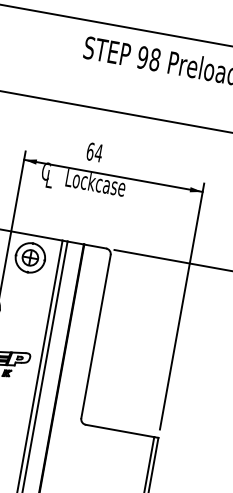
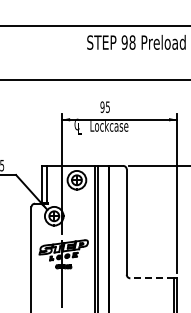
text: (95, 152) -> (105, 107), 64 -> 95
line: (118, 431) -> (151, 278), solid -> dashed

